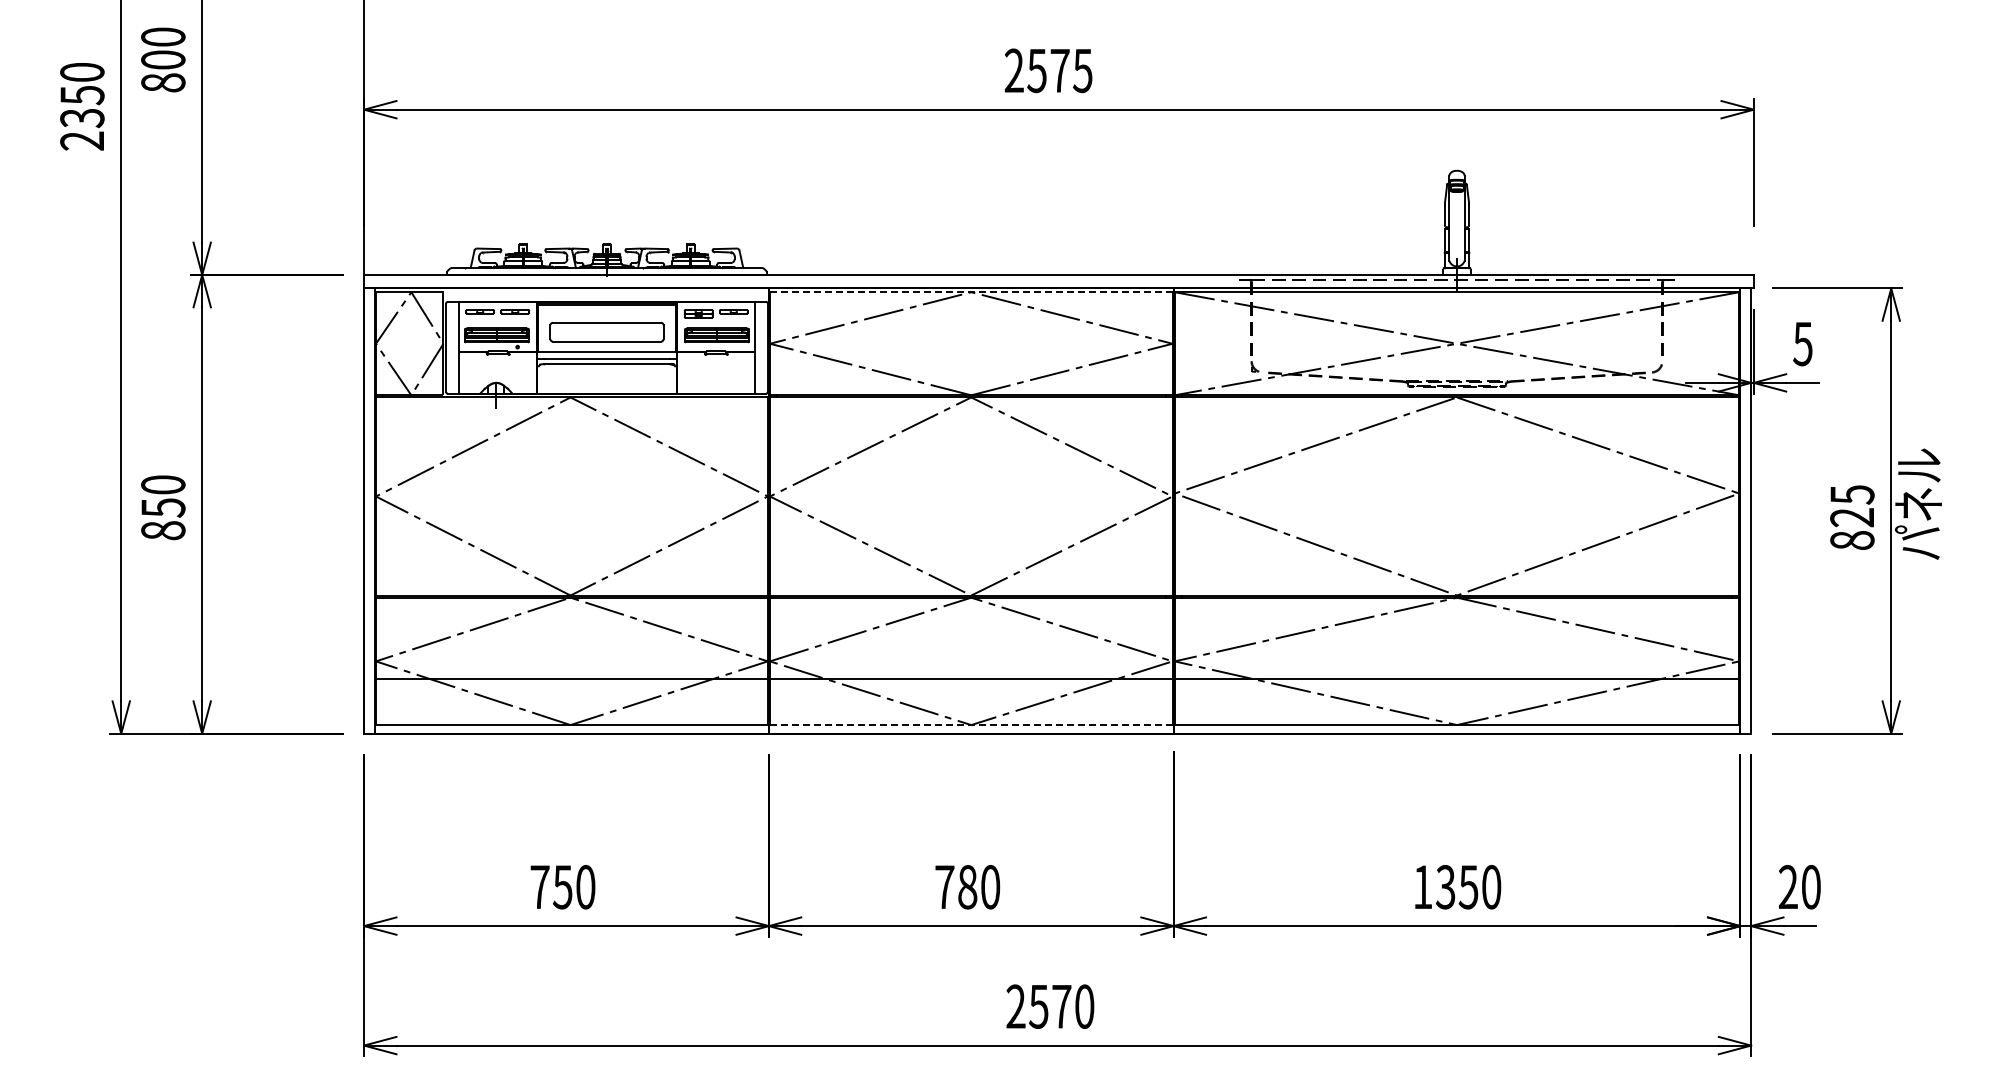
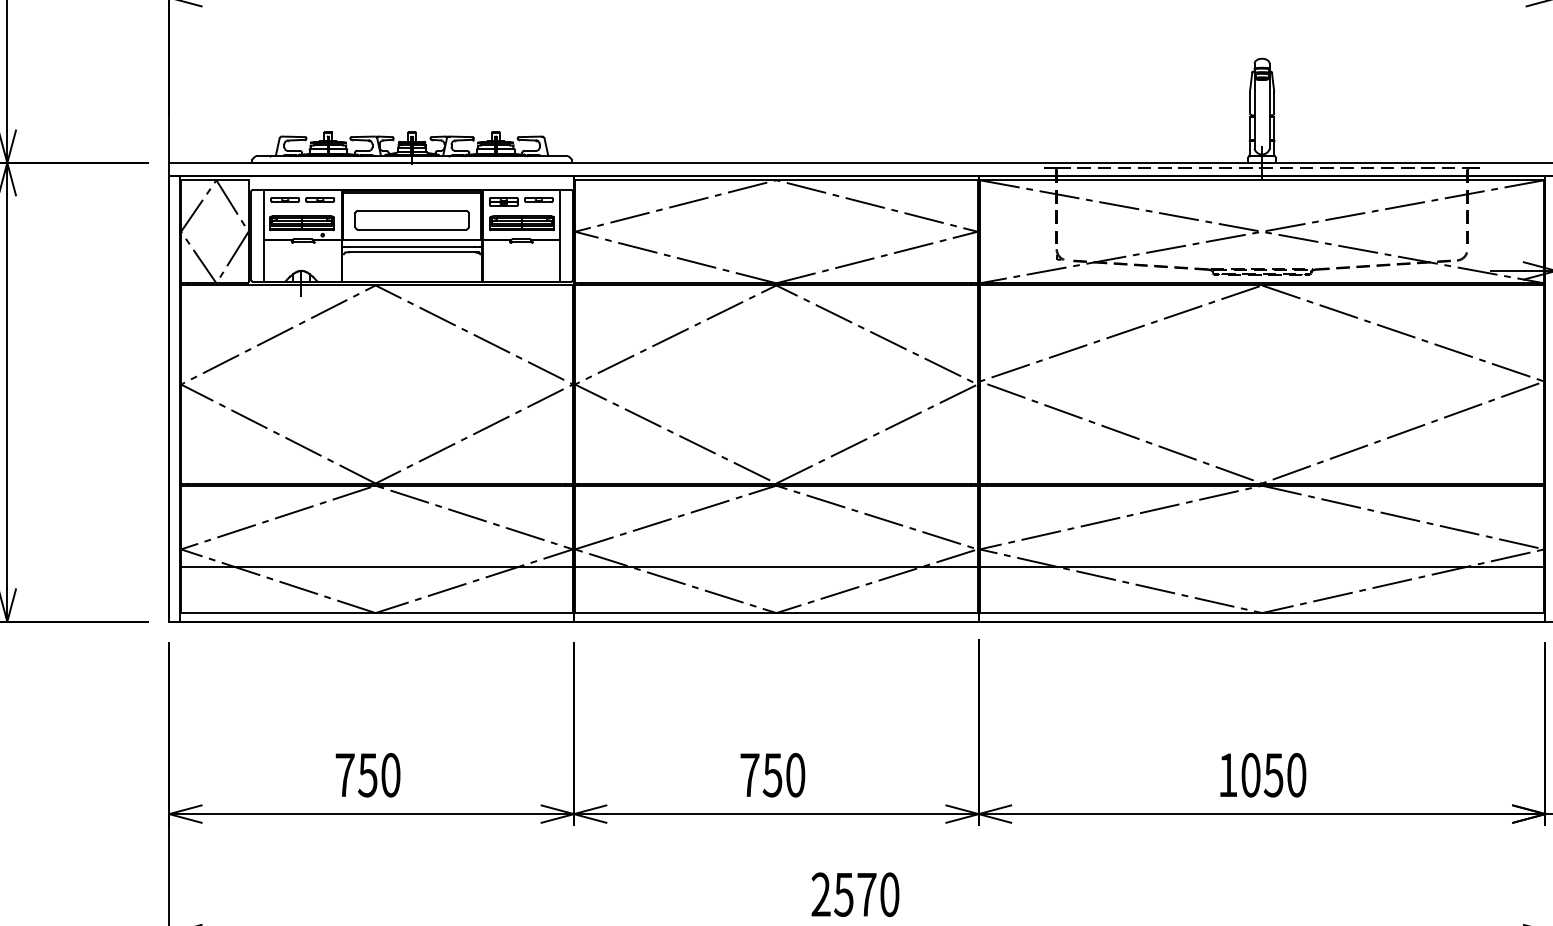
line: (970, 292) -> (775, 180), dashed -> solid
line: (971, 725) -> (776, 613), dashed -> solid
text: (967, 887) -> (772, 775), 780 -> 750
text: (1445, 887) -> (1250, 775), 1350 -> 1050

